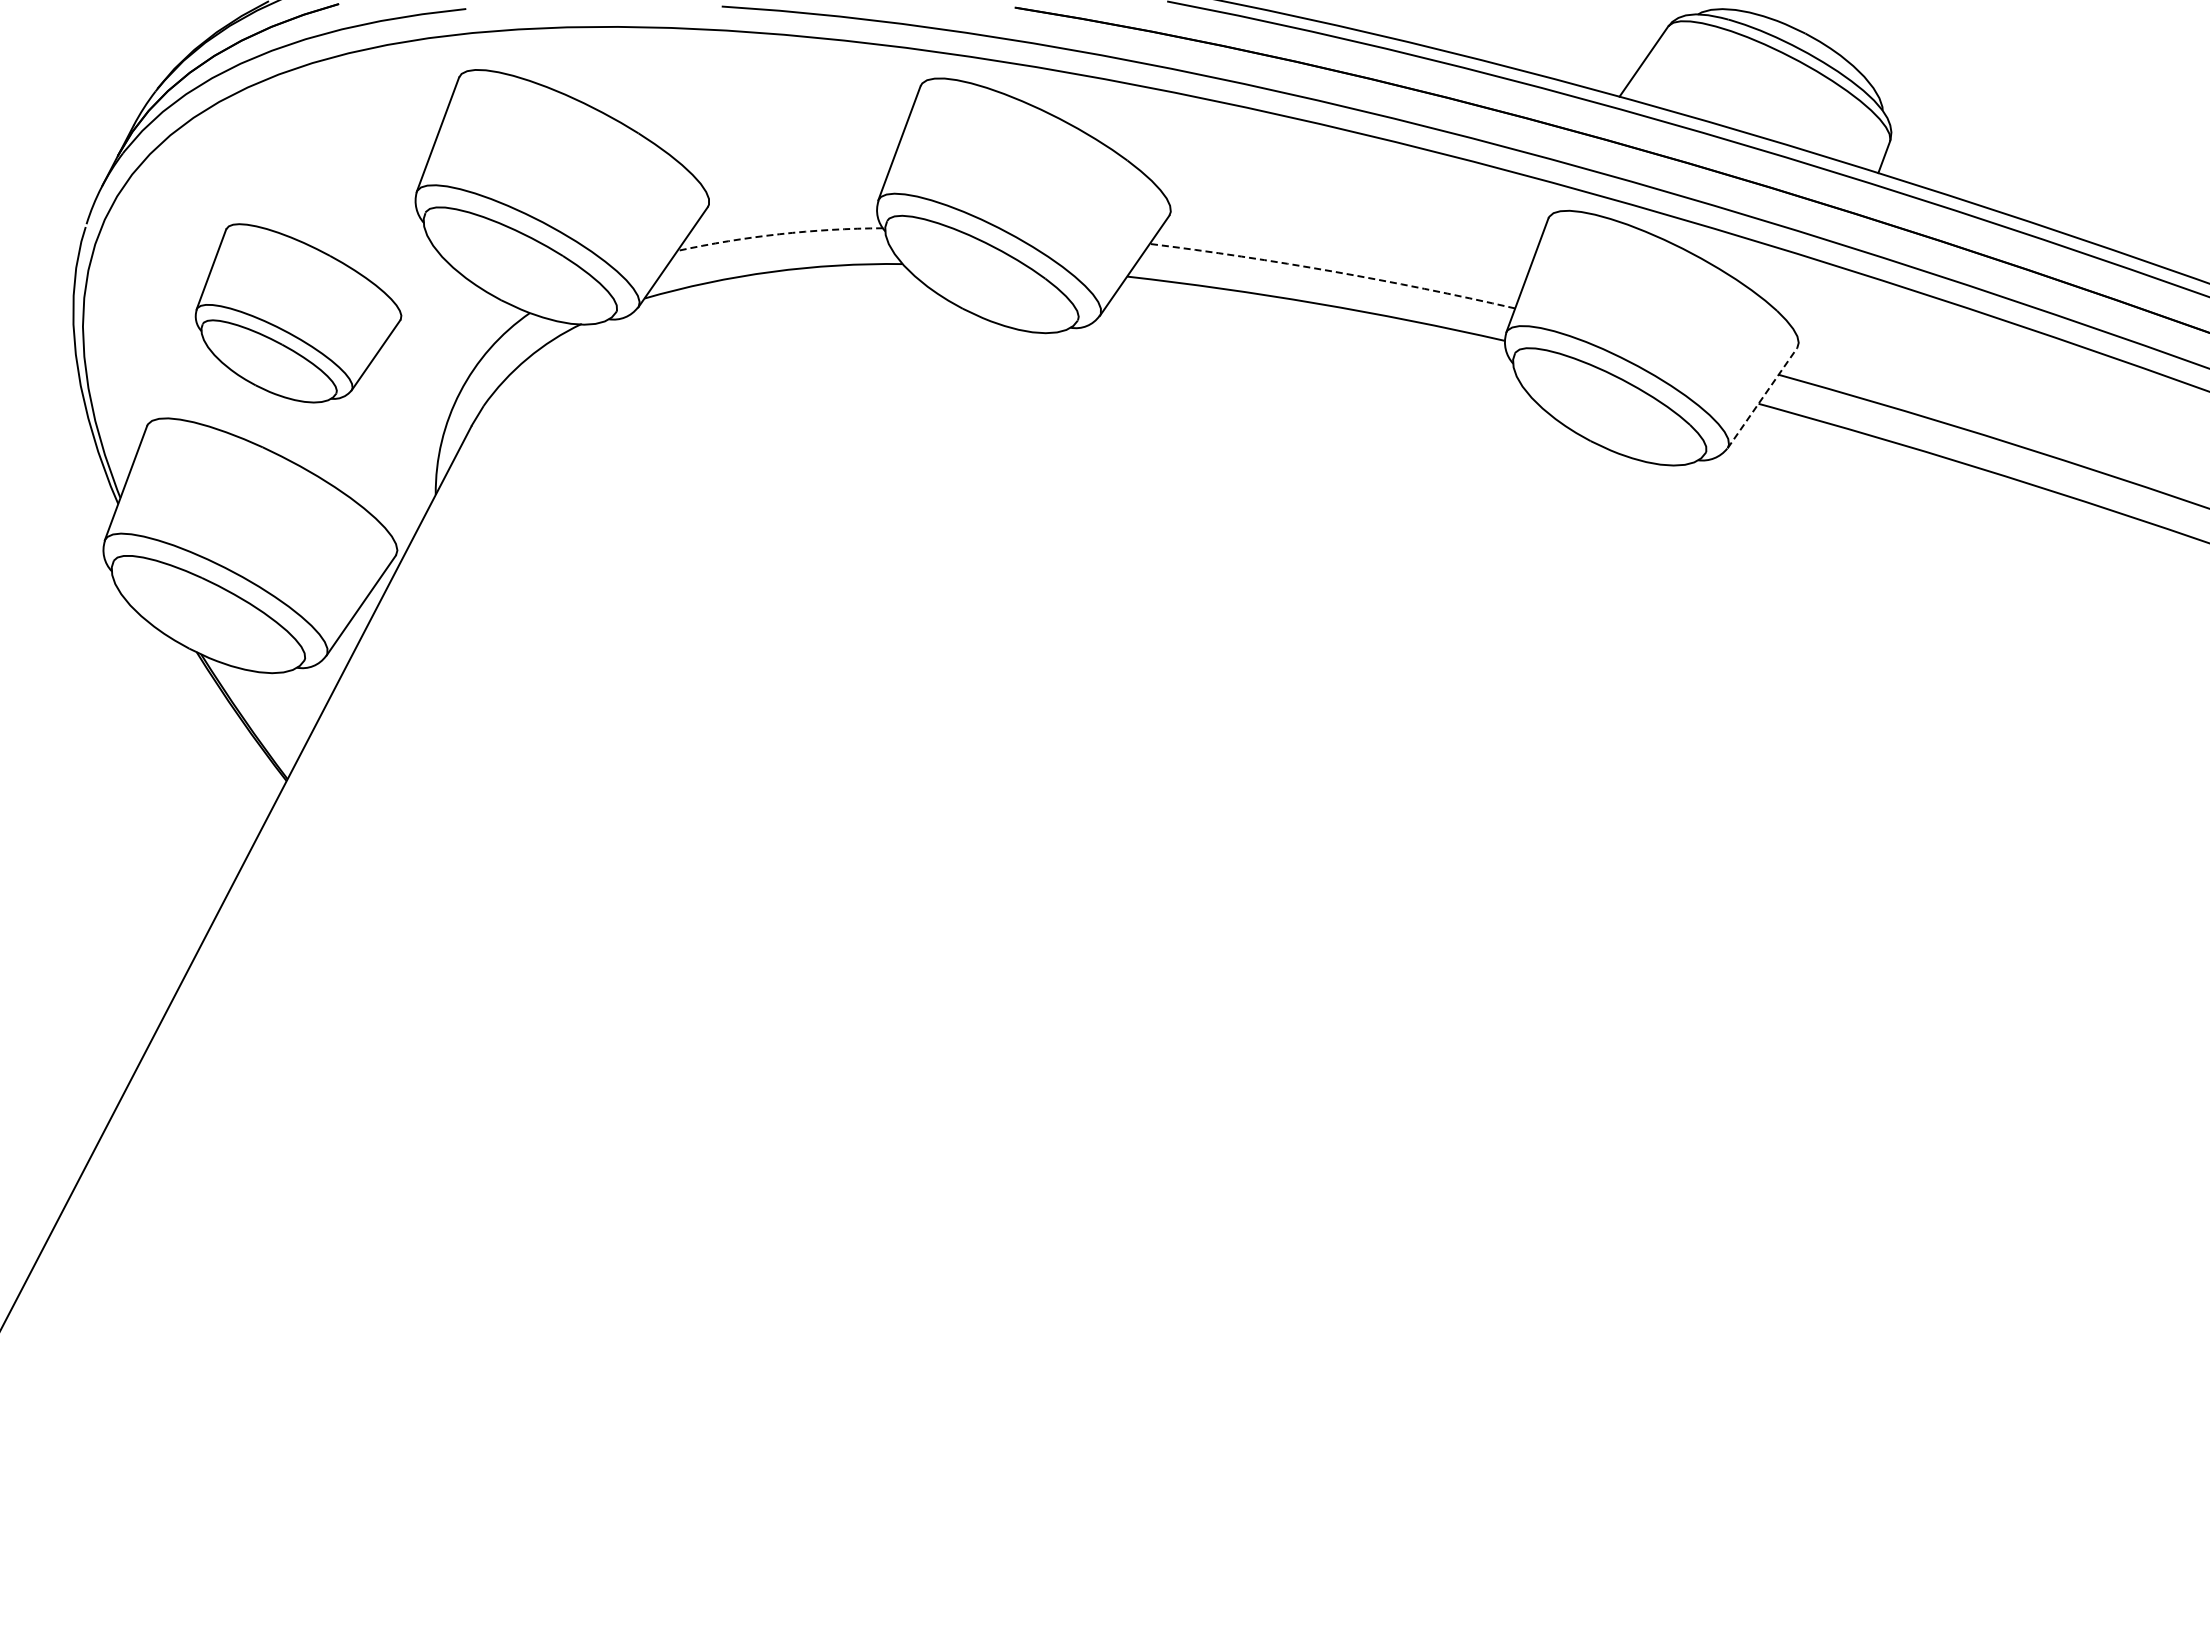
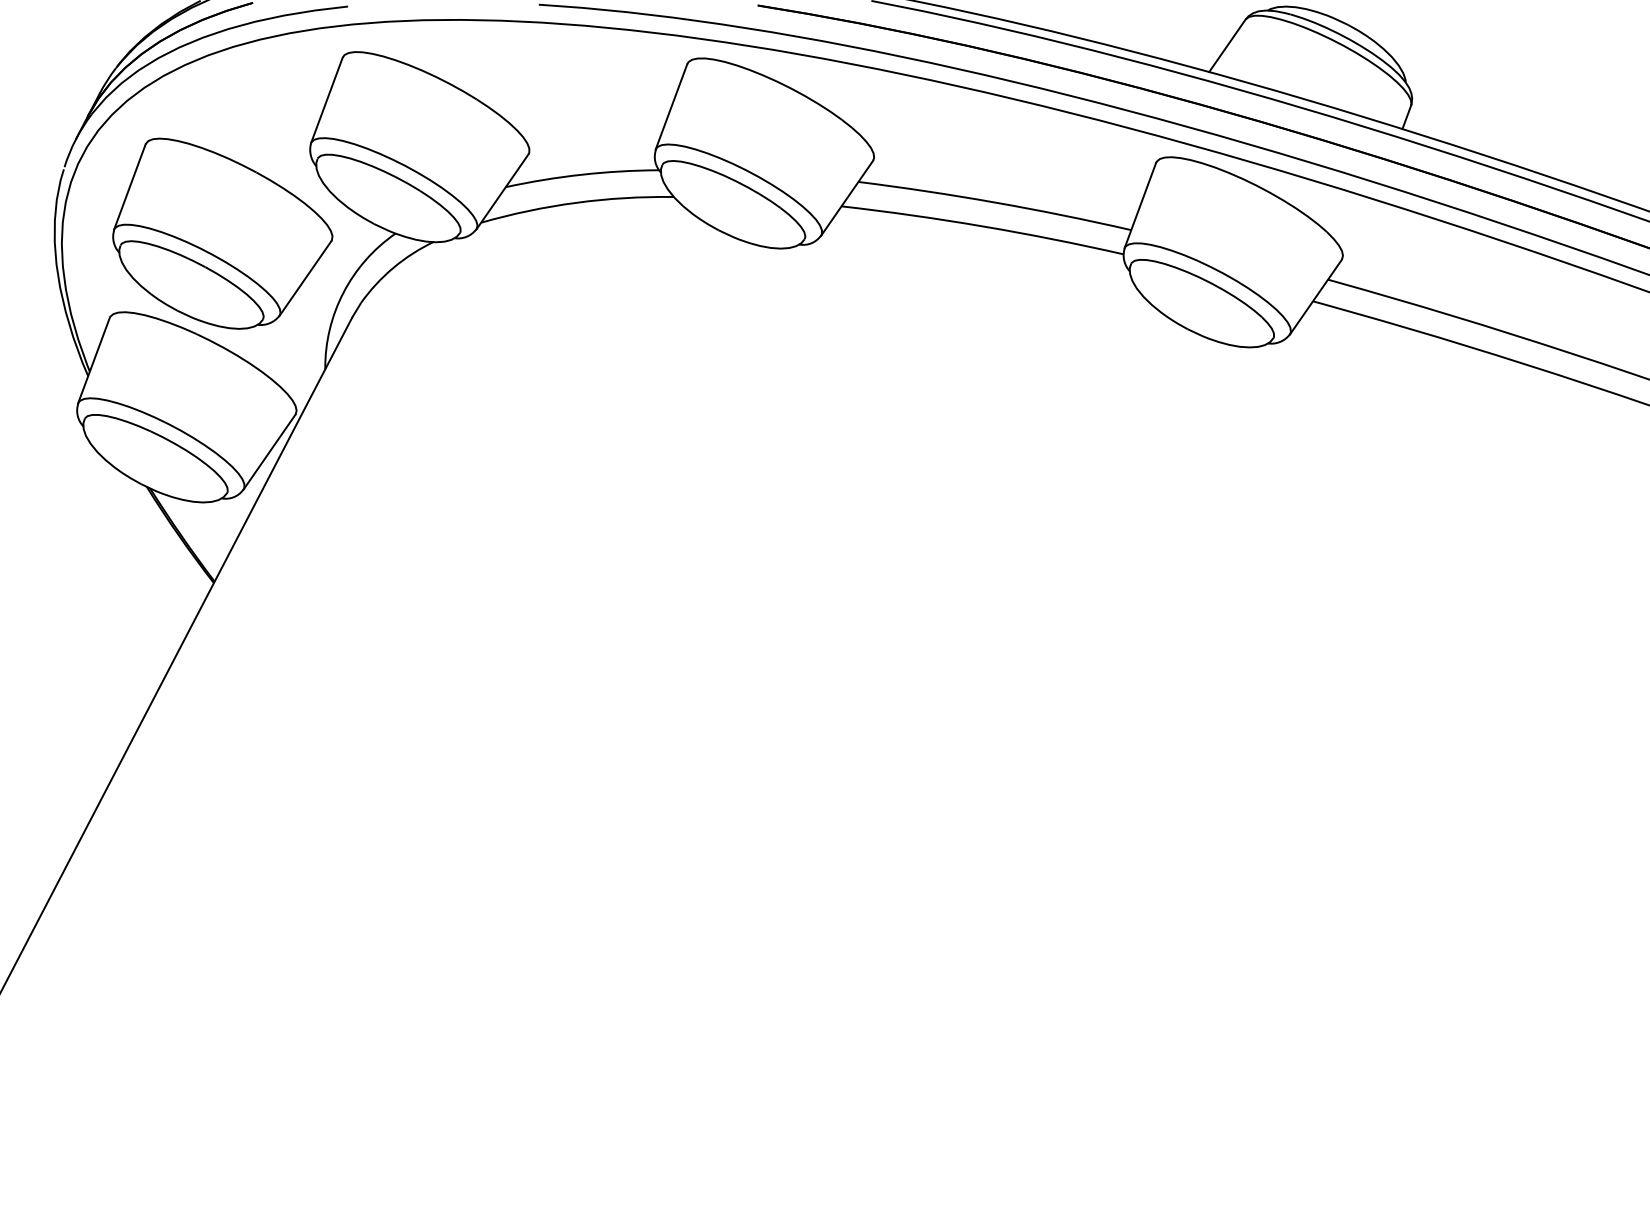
arc: (779, 234) -> (581, 174), dashed -> solid
arc: (1333, 271) -> (995, 202), dashed -> solid
part: (298, 313) -> (222, 233), size x1.43
line: (1762, 398) -> (1315, 297), dashed -> solid

